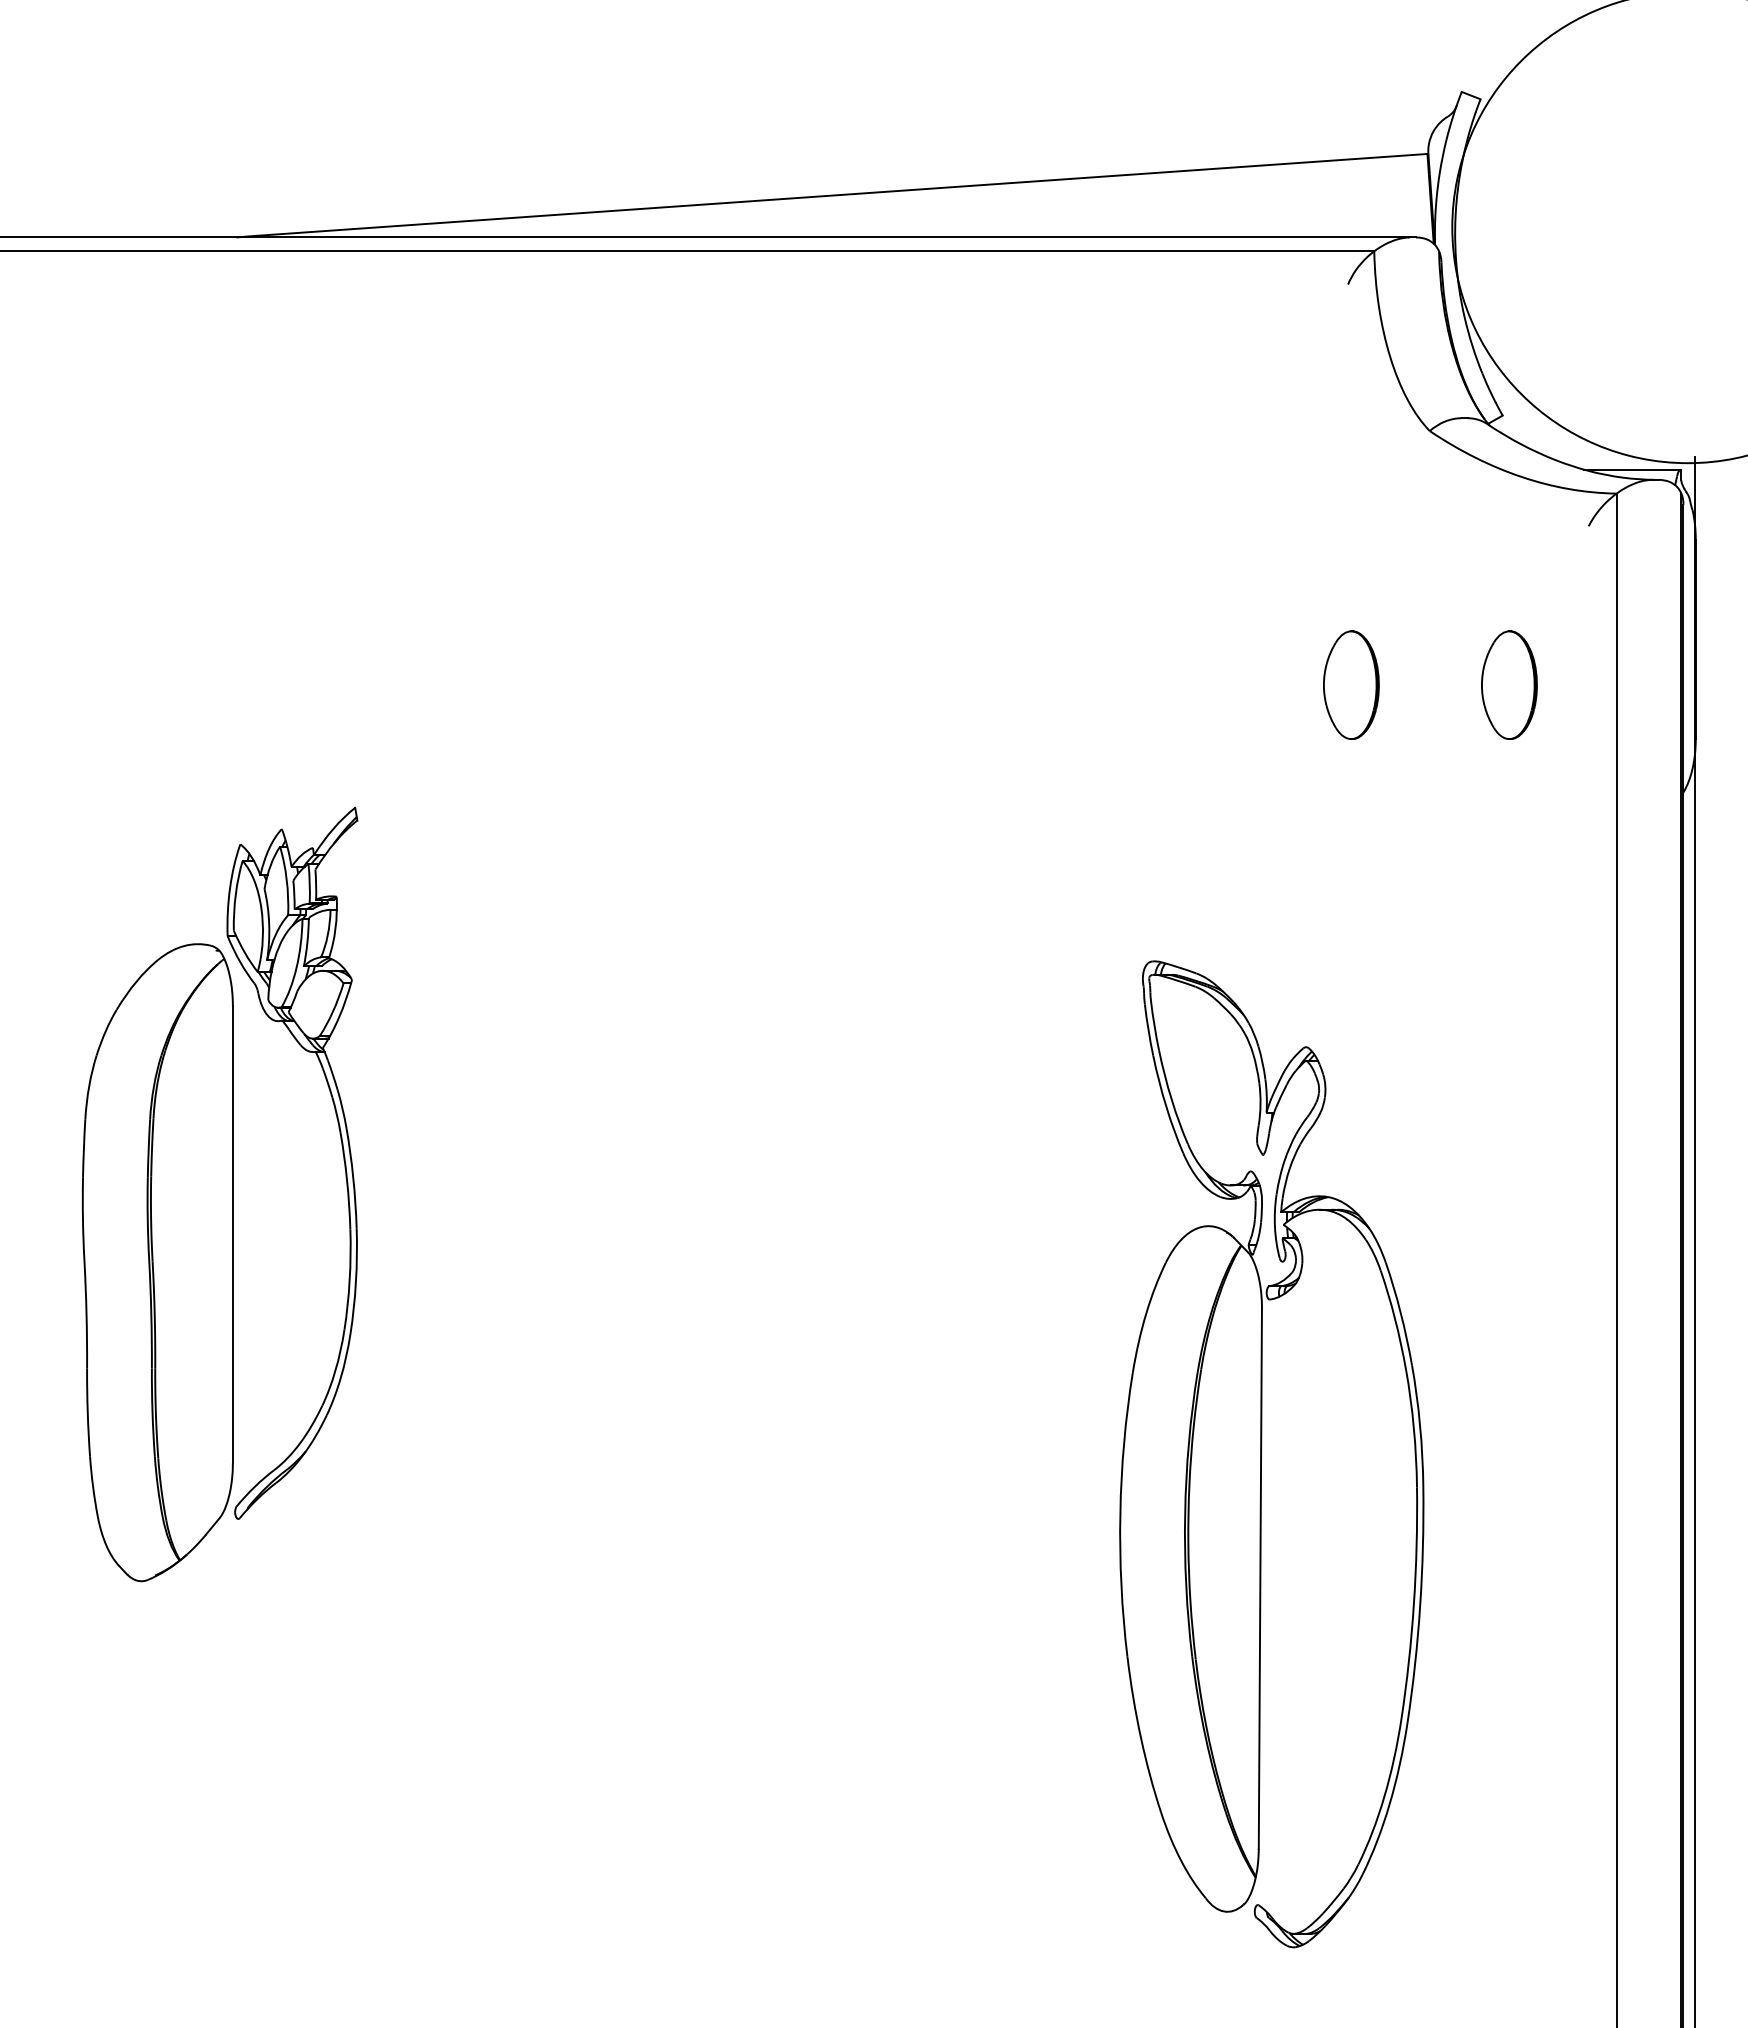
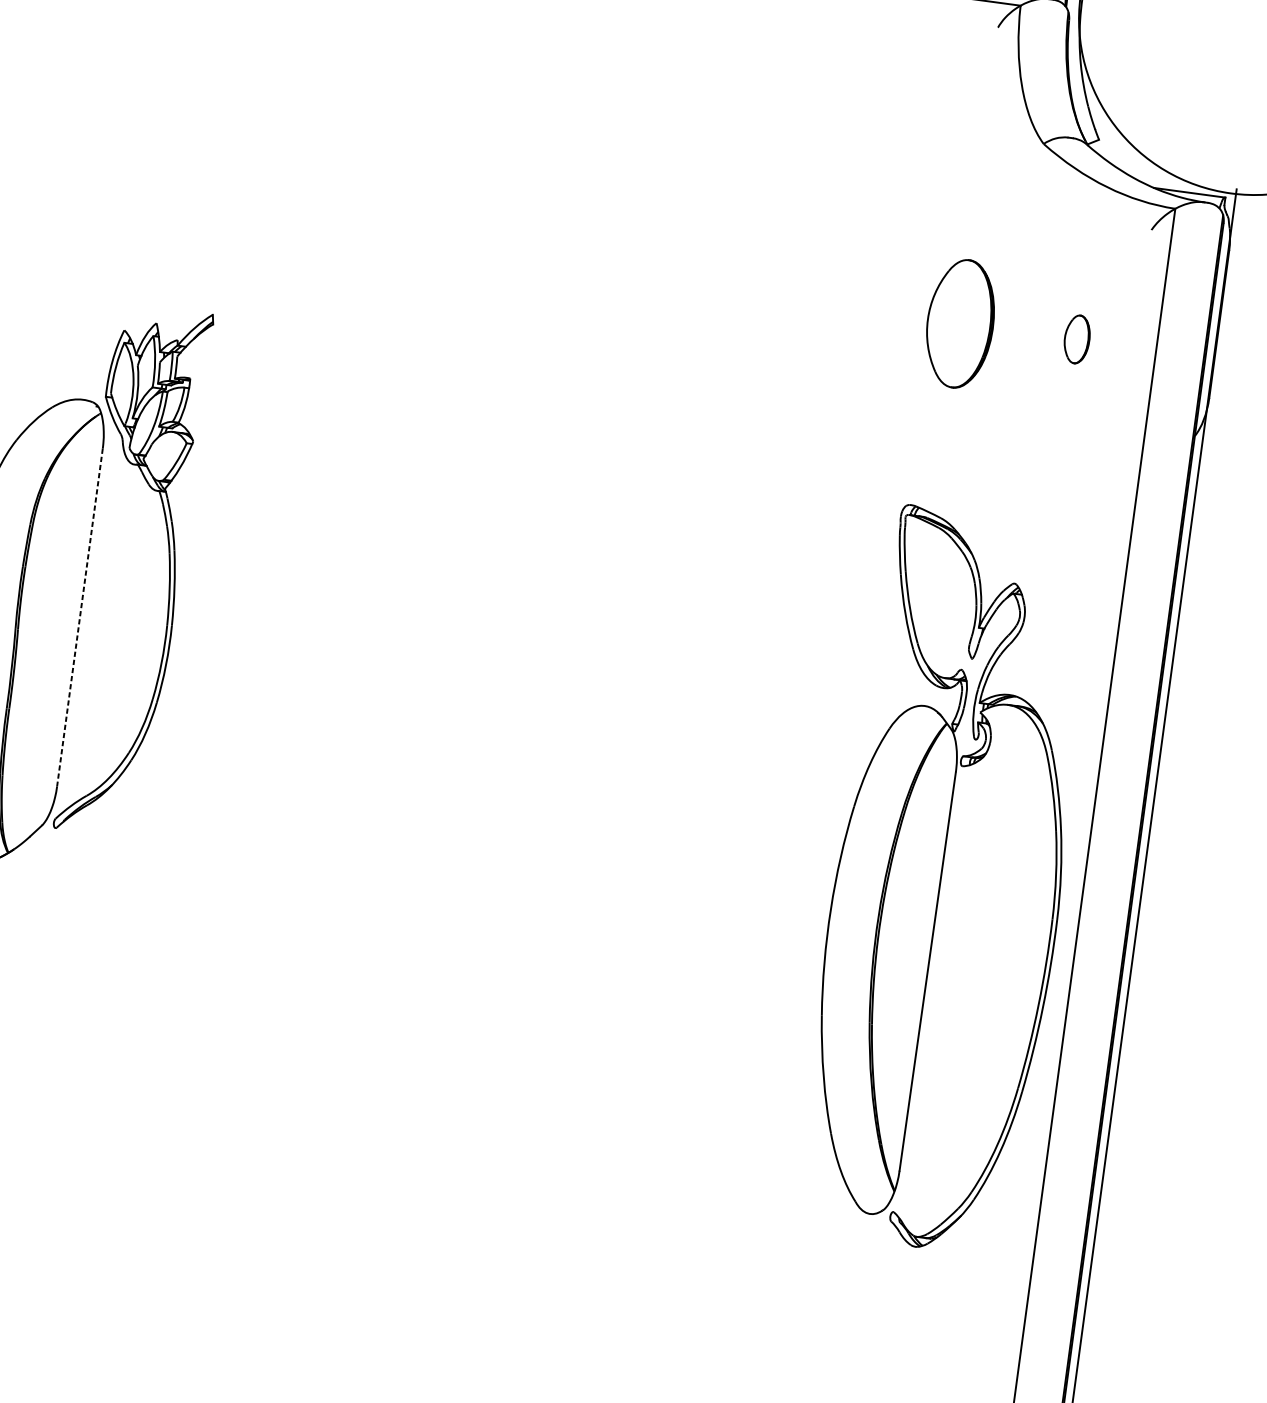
part: (1351, 684) -> (960, 323), size x1.6
part: (1509, 684) -> (1077, 338), size x0.6
line: (232, 1234) -> (79, 617), solid -> dashed
part: (1261, 1454) -> (940, 879), moved

